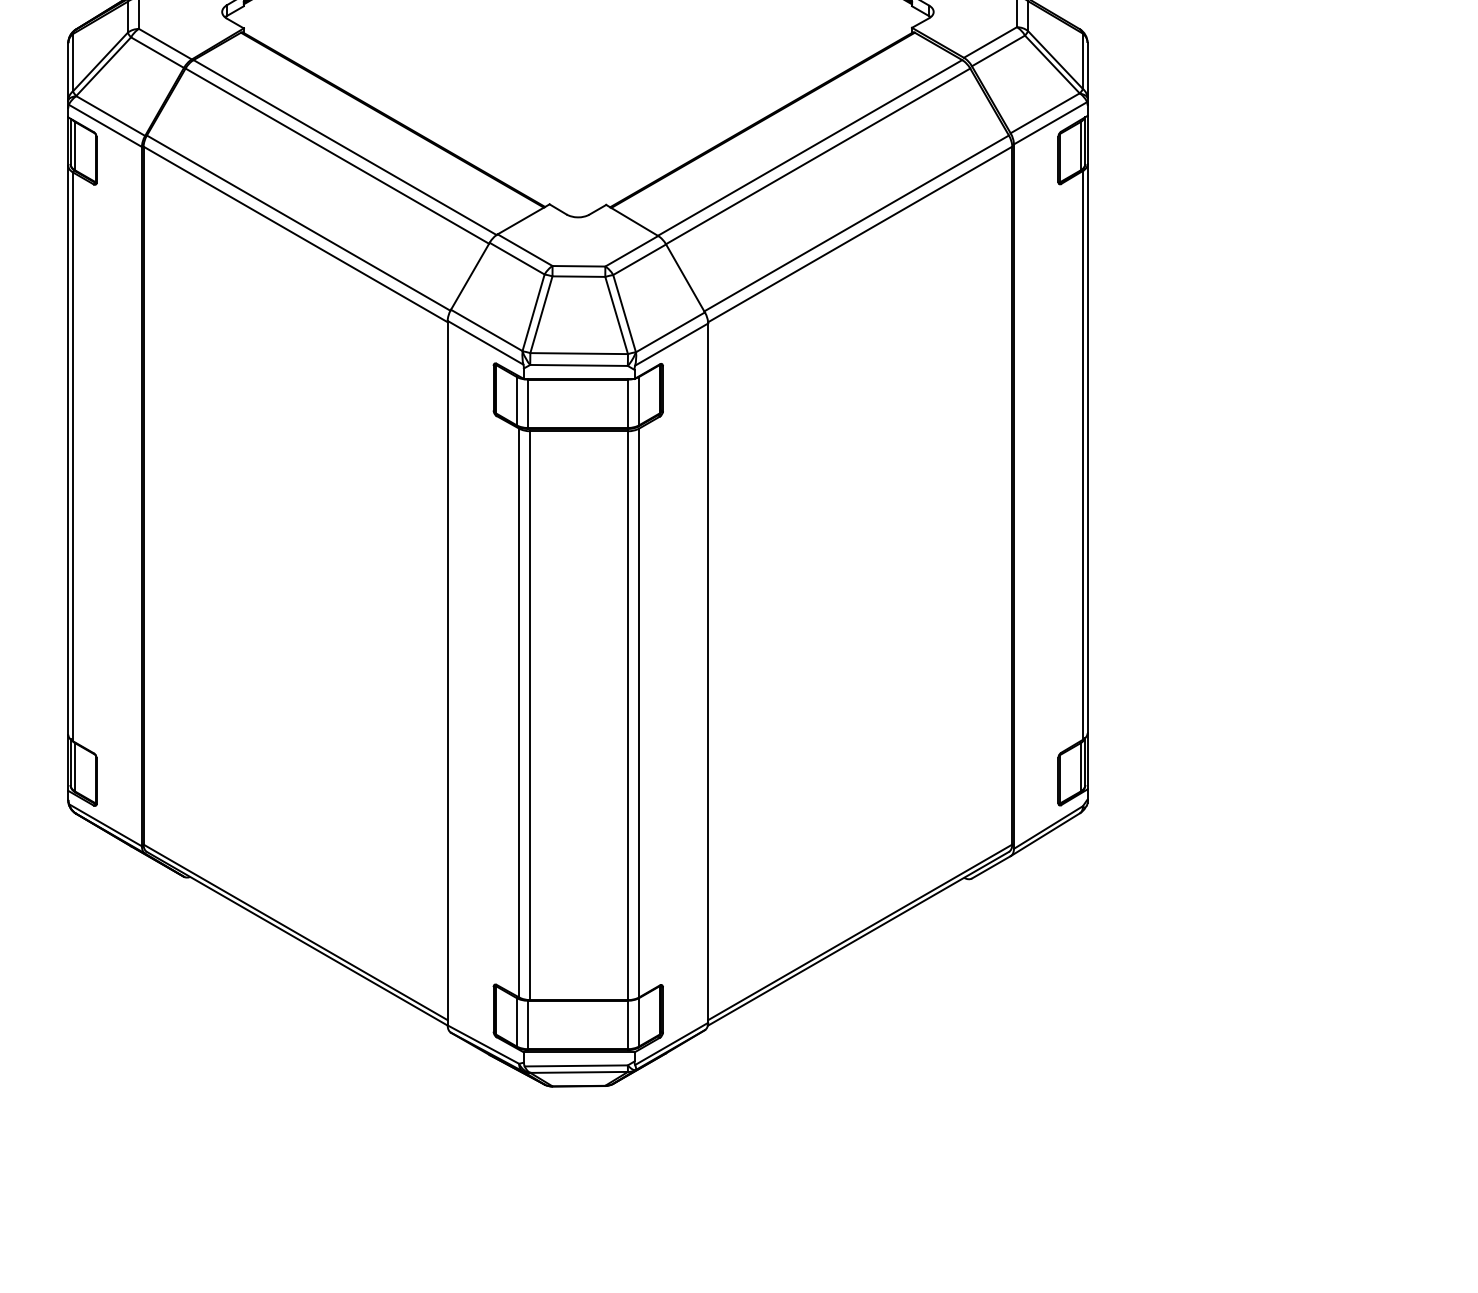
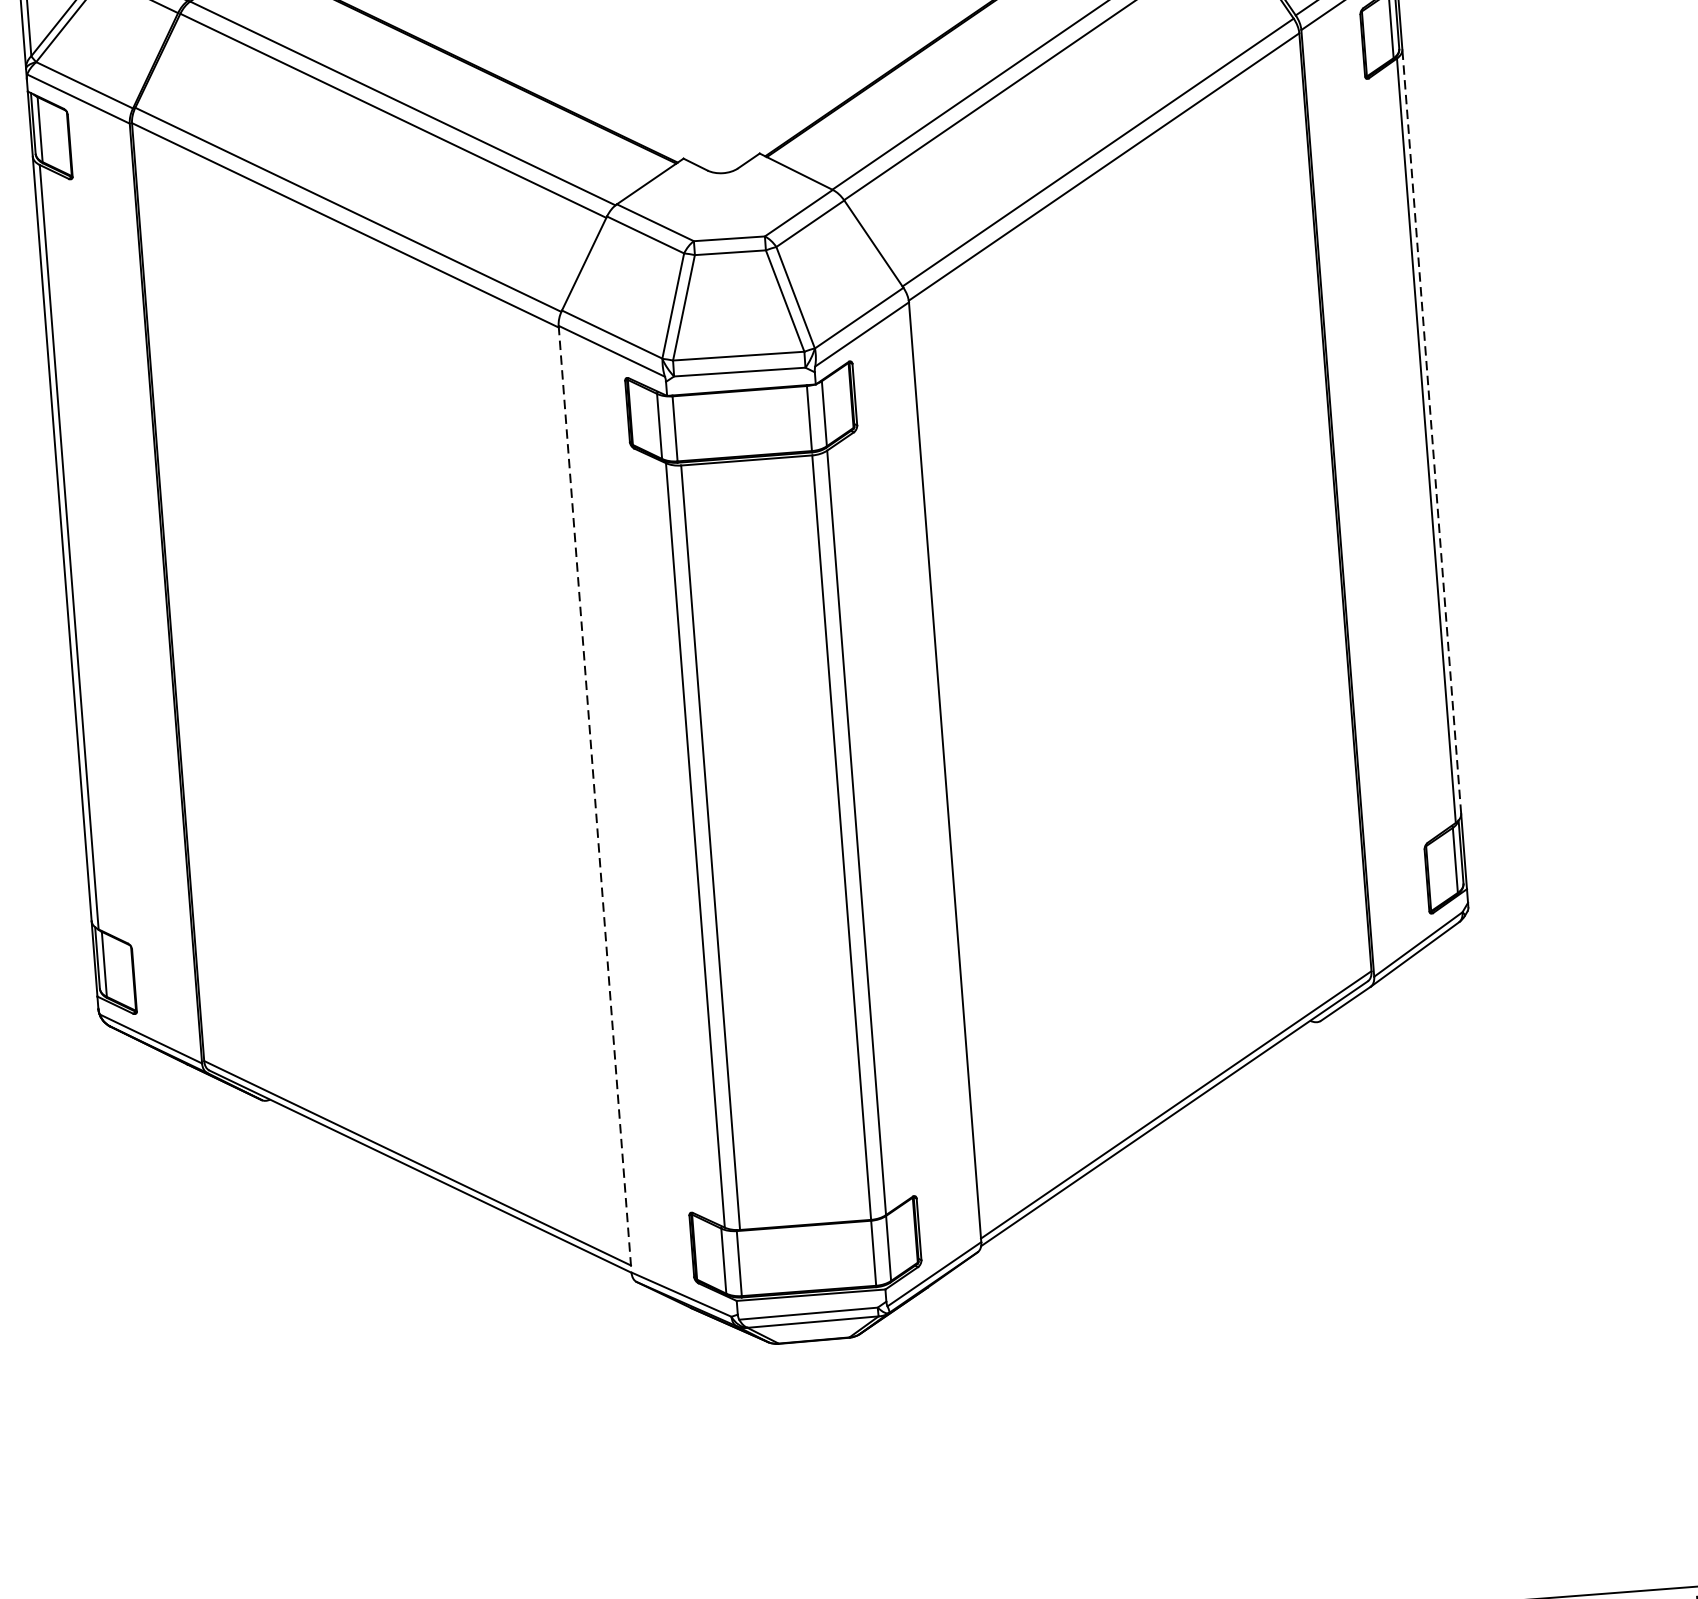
line: (1087, 448) -> (1431, 431), solid -> dashed
line: (447, 673) -> (594, 799), solid -> dashed

